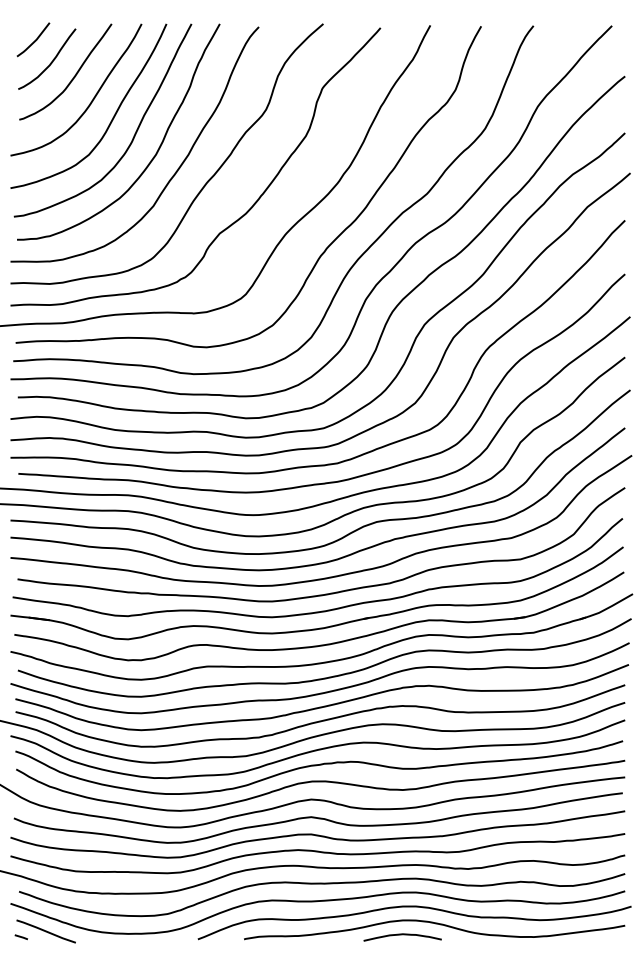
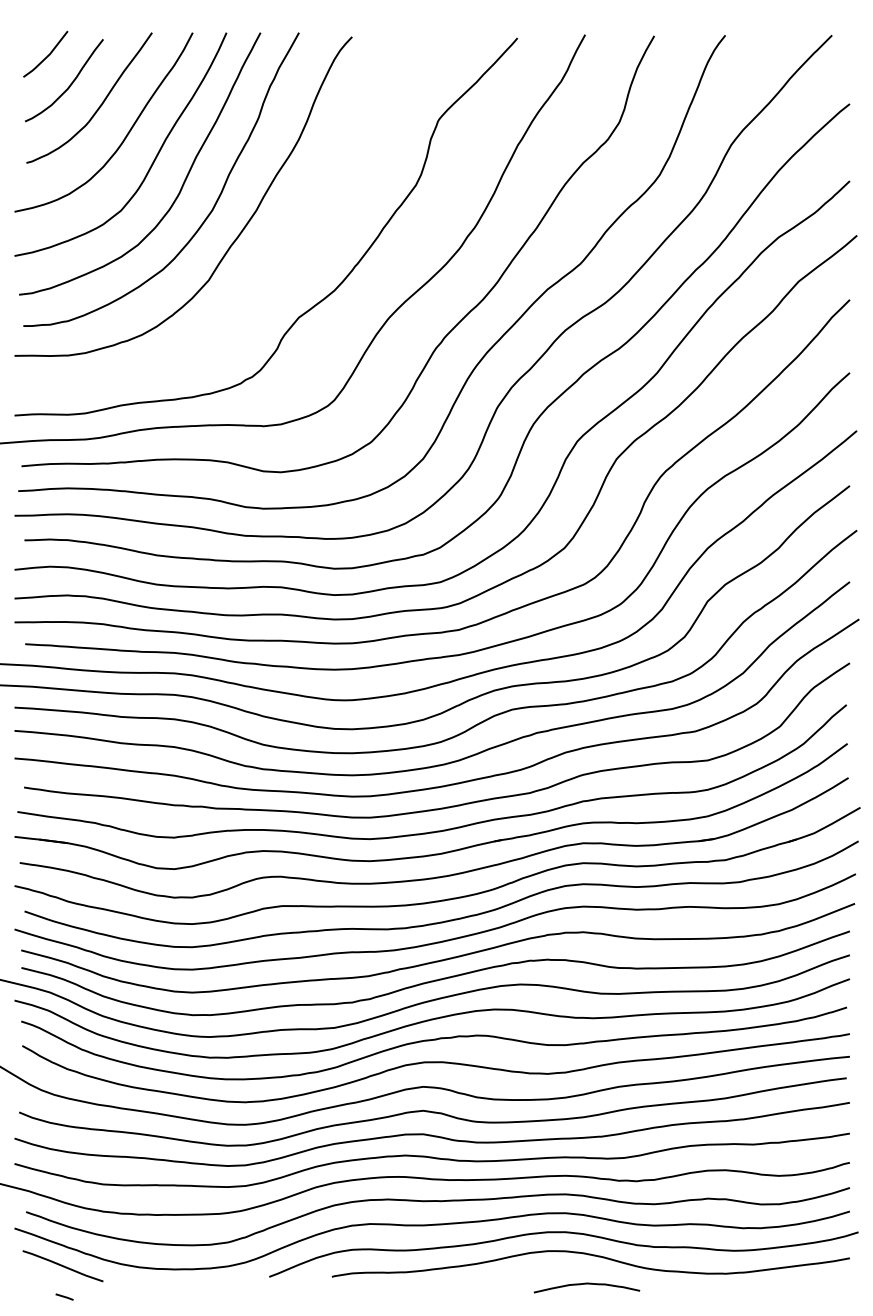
curve: (206, 181) -> (280, 246), removed
curve: (402, 935) -> (586, 1285), moved
line: (20, 937) -> (63, 1297), moved

